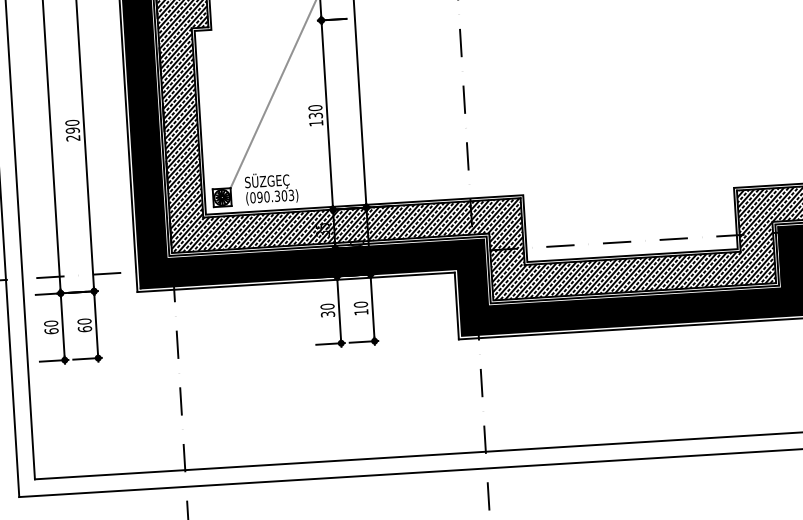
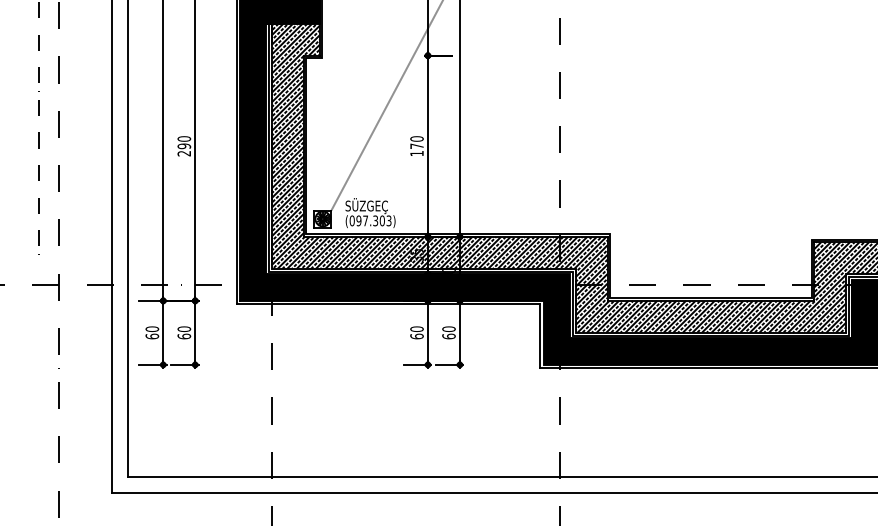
text: (315, 115) -> (416, 146), 130 -> 170
text: (266, 196) -> (365, 220), (090.303) -> (097.303)
text: (360, 312) -> (448, 336), 10 -> 60
text: (327, 314) -> (416, 336), 30 -> 60

